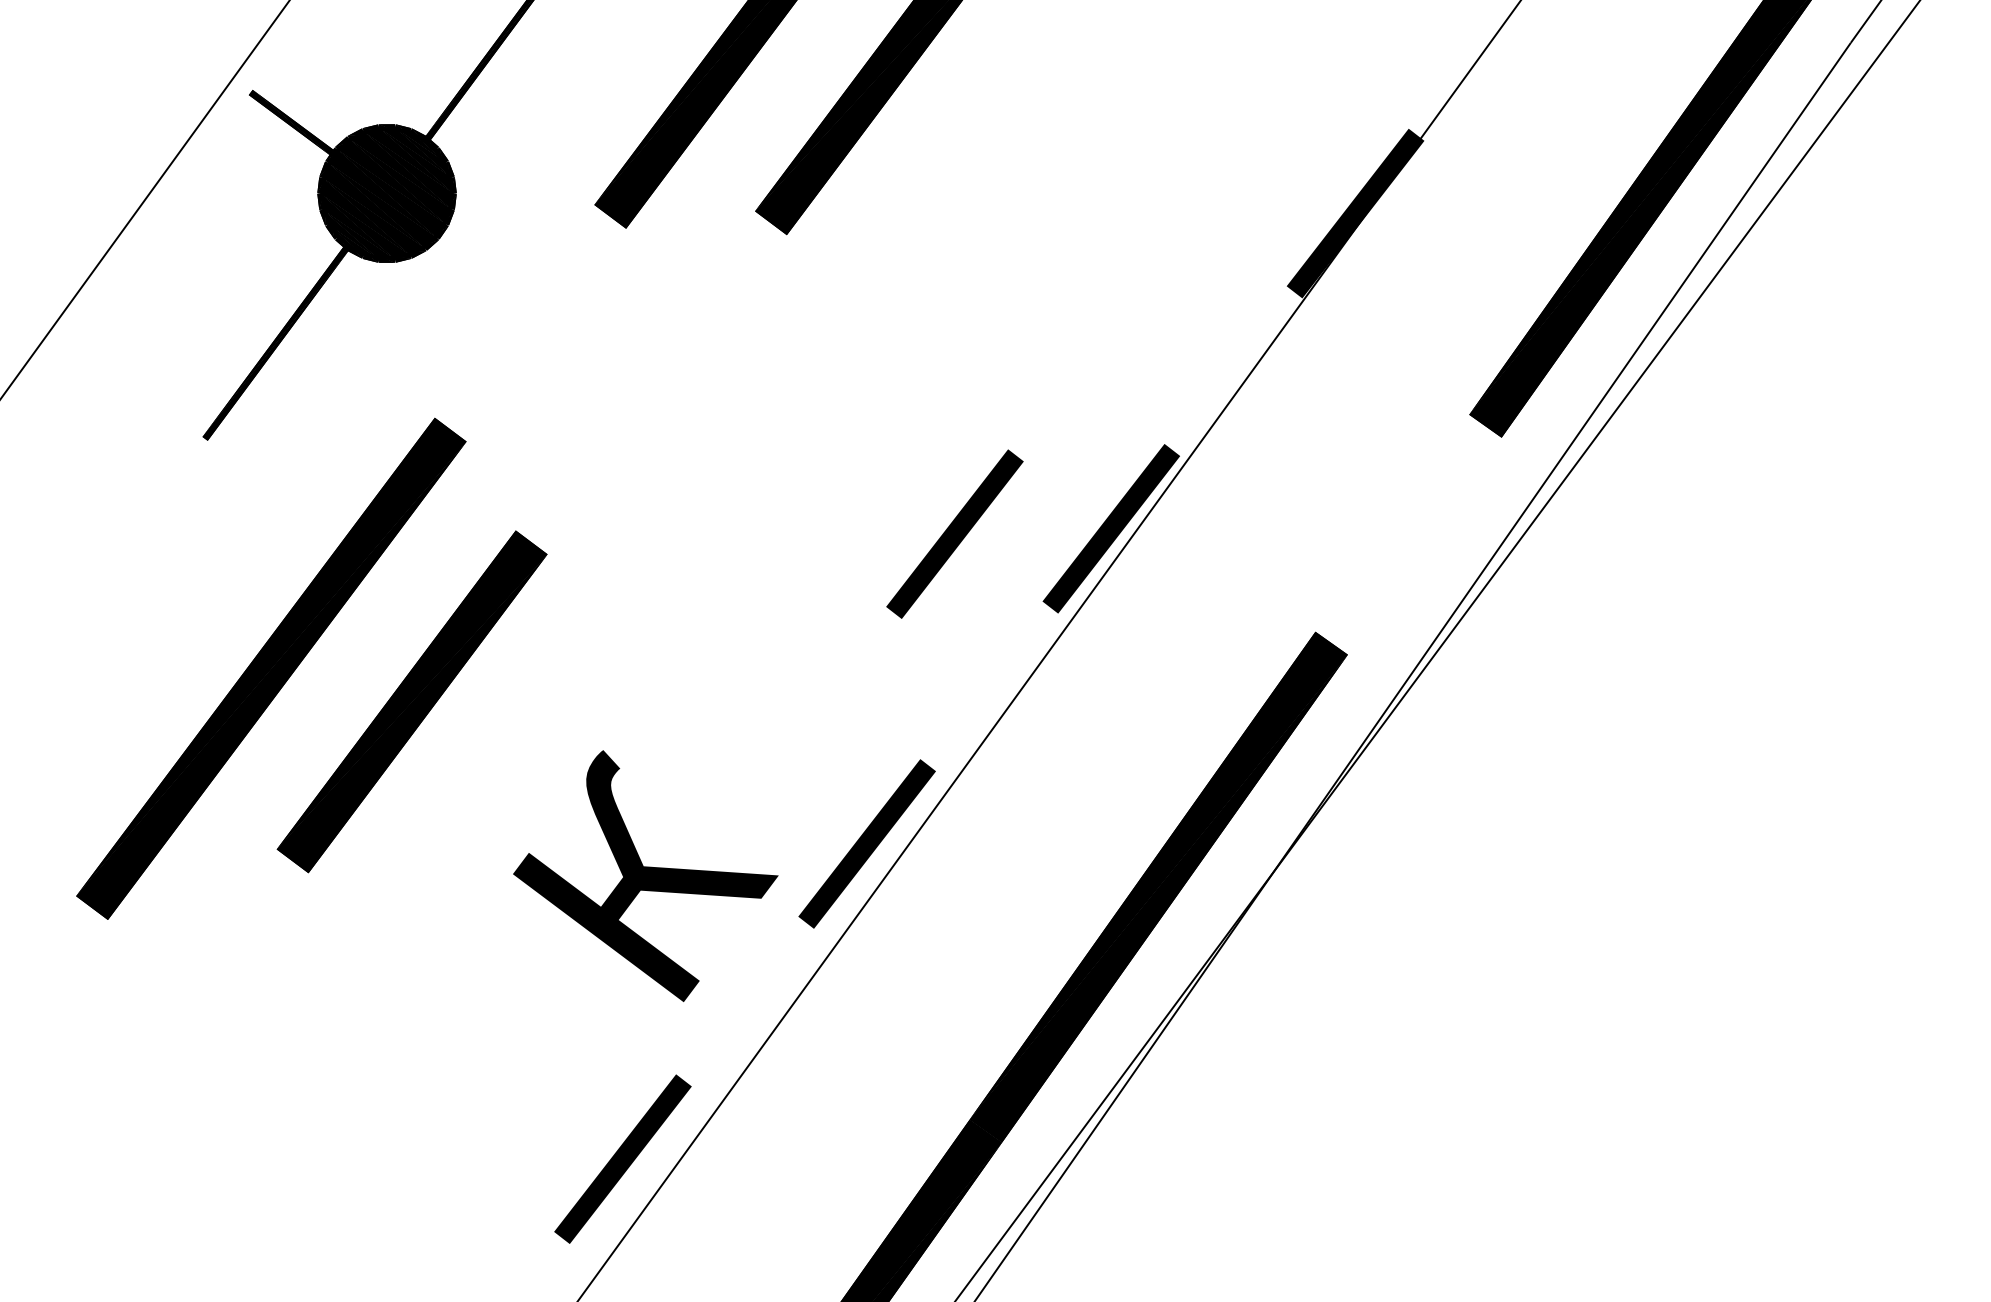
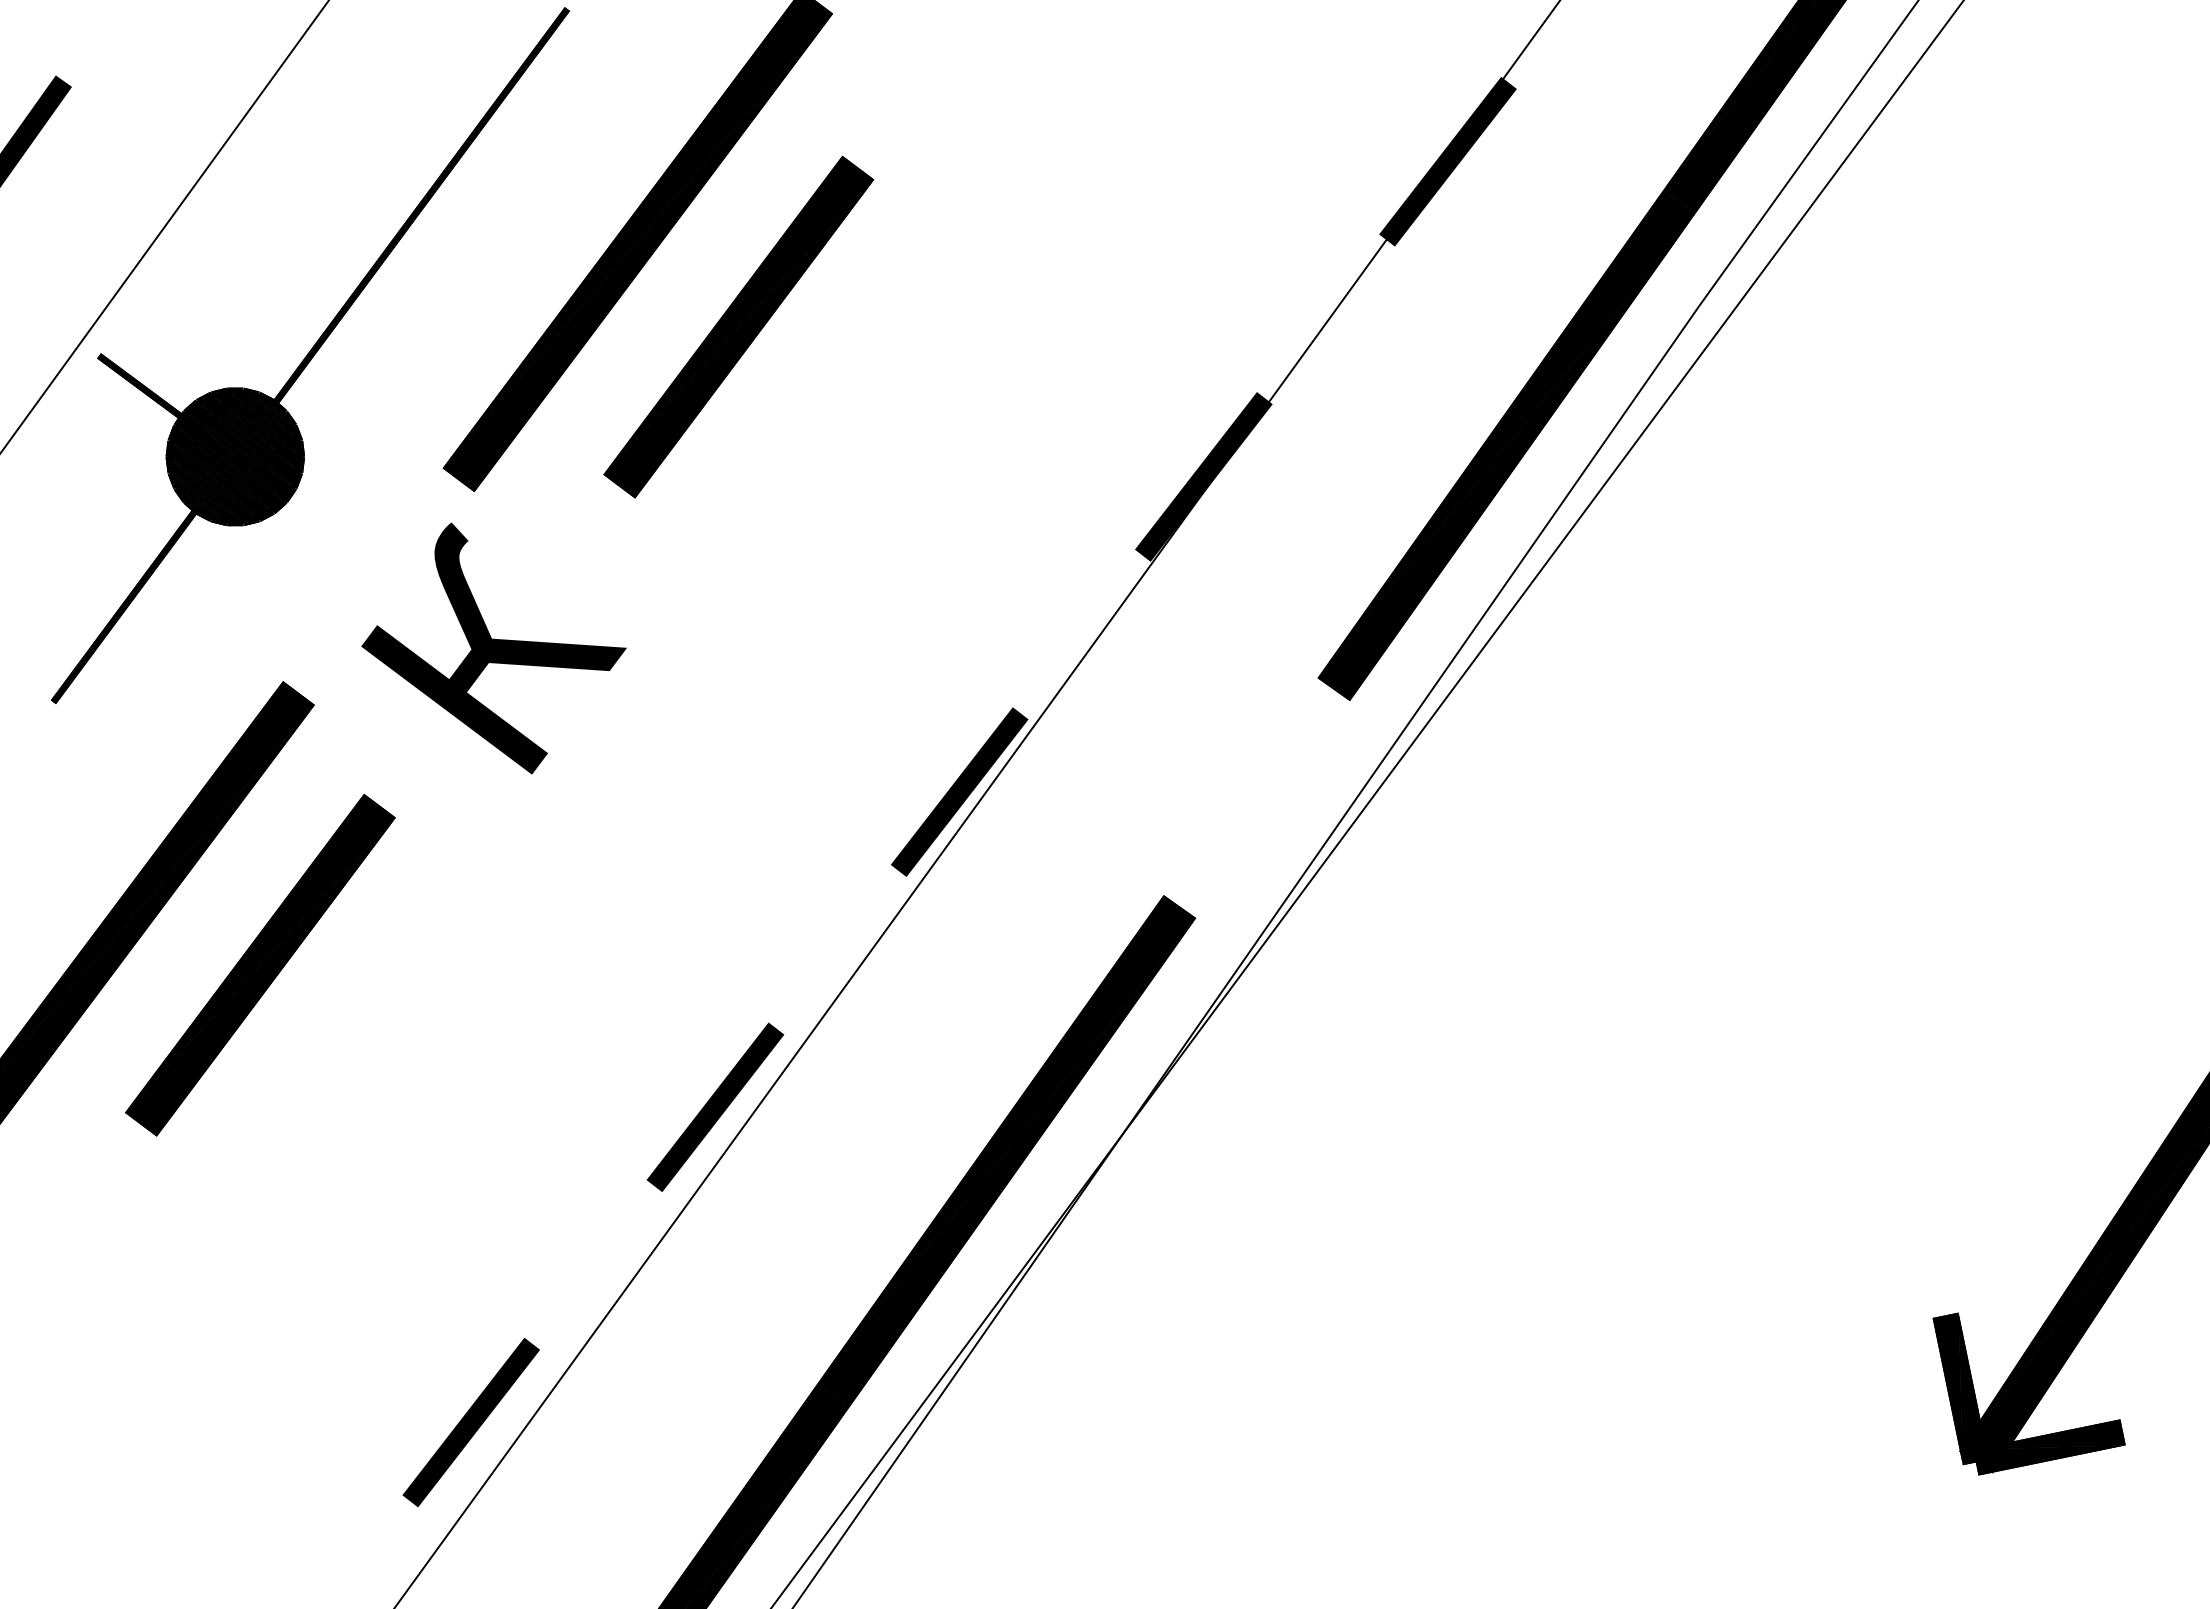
line: (954, 534) -> (802, 797), removed
text: (645, 876) -> (493, 648), moved

